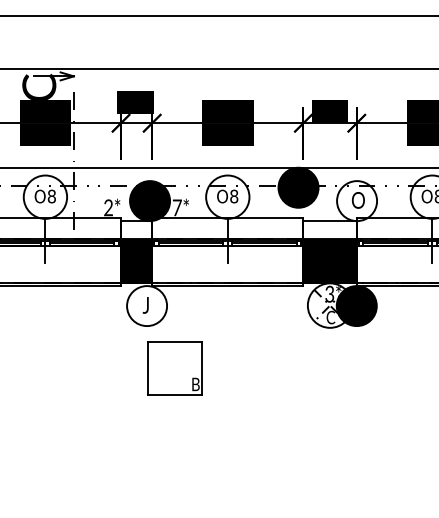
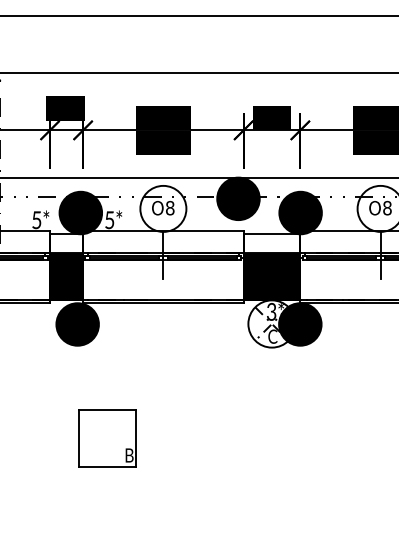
fill: (357, 201) -> (301, 213), added
text: (108, 207) -> (36, 219), 2 -> 5
text: (176, 207) -> (108, 219), 7 -> 5
fill: (147, 306) -> (78, 324), added
part: (174, 368) -> (106, 438), moved

